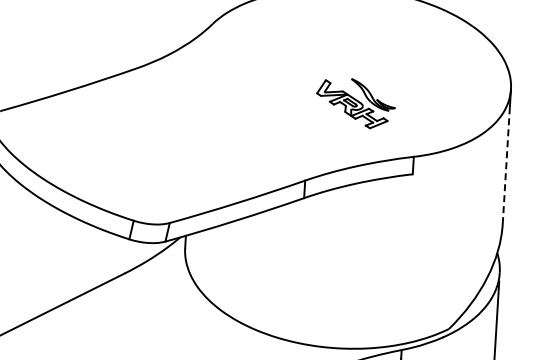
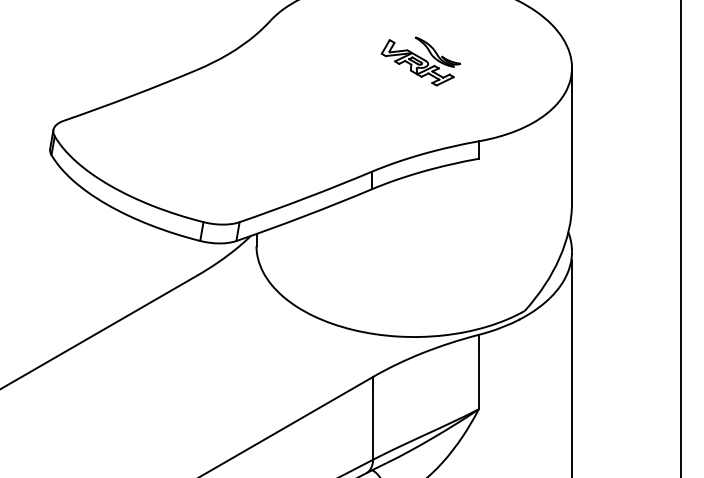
part: (355, 103) -> (420, 61), moved
line: (506, 165) -> (572, 144), dashed -> solid

